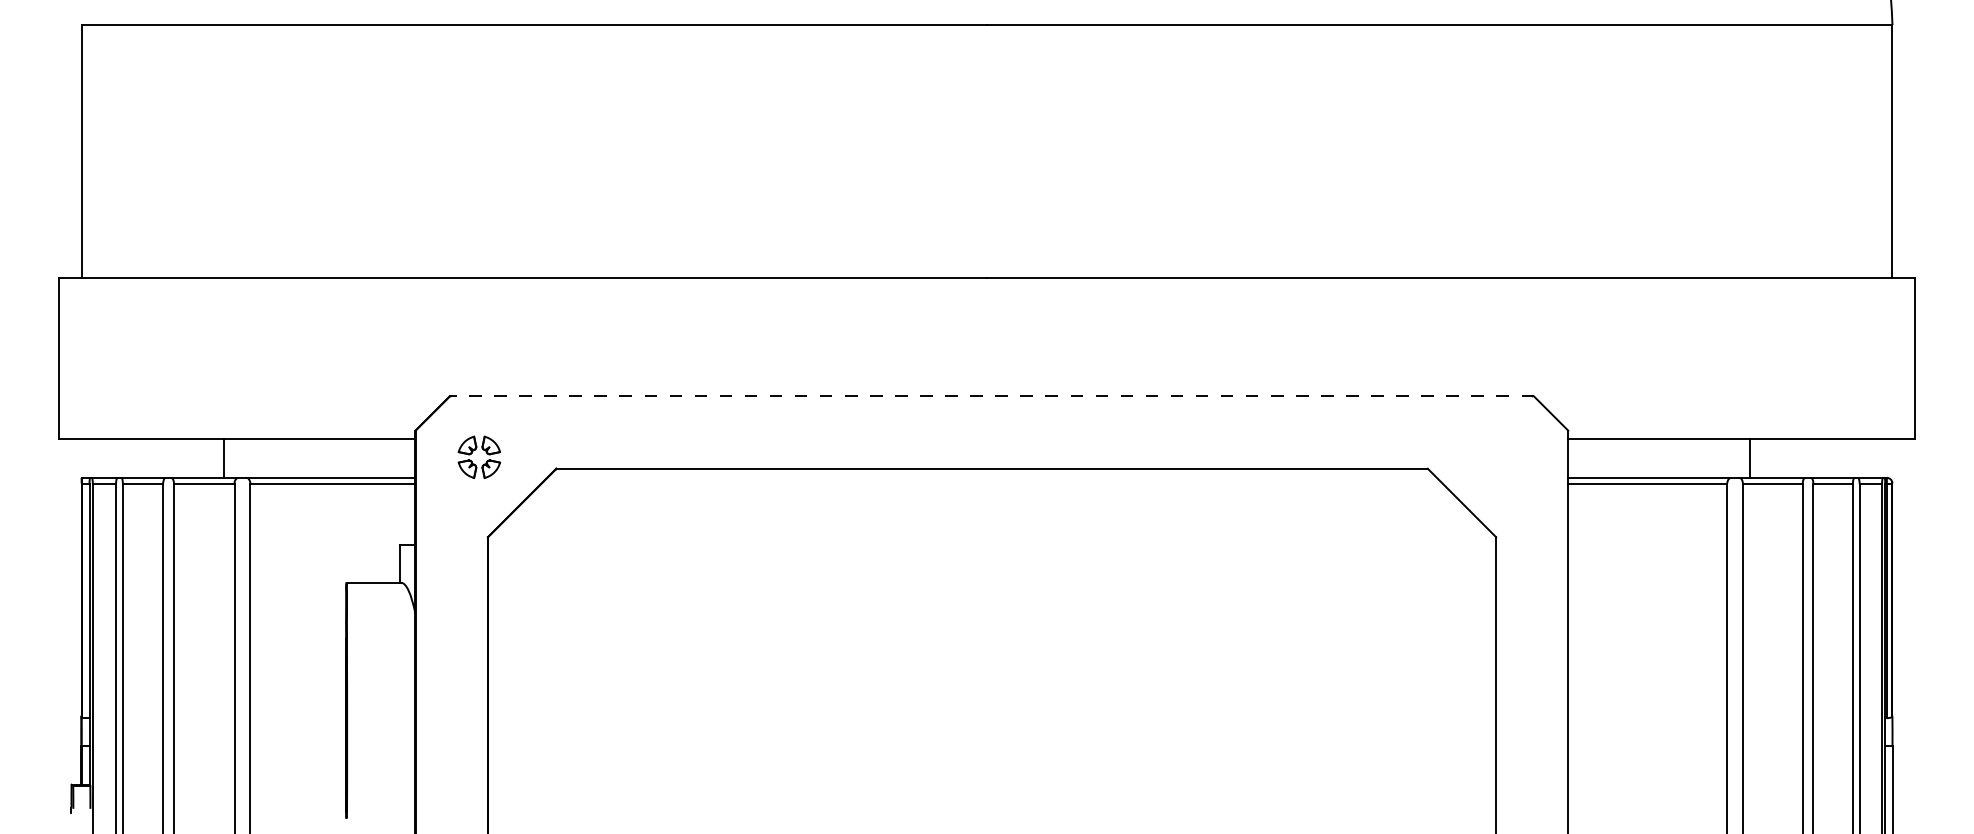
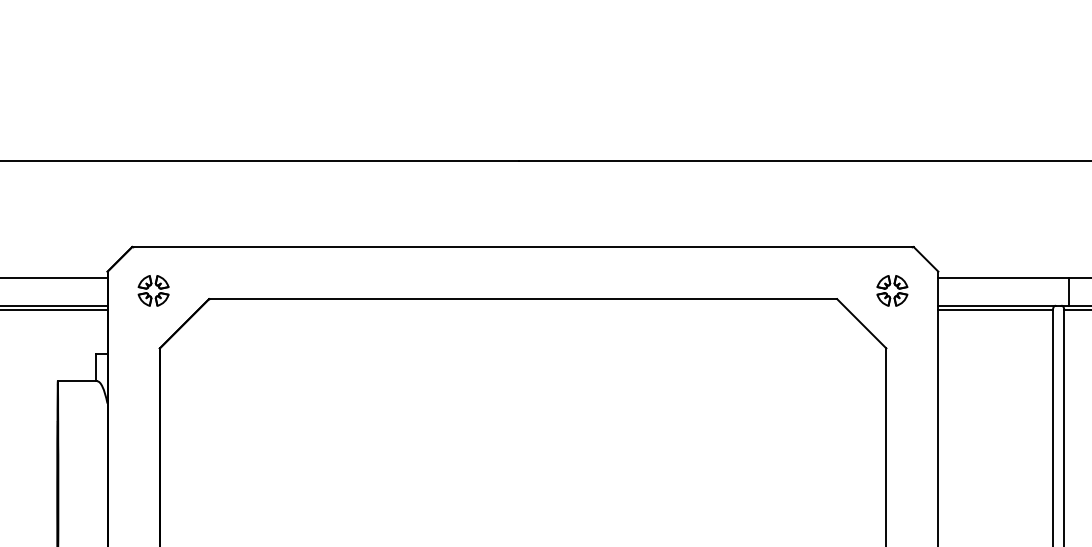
line: (991, 396) -> (522, 247), dashed -> solid
part: (1500, 450) -> (889, 285), added

